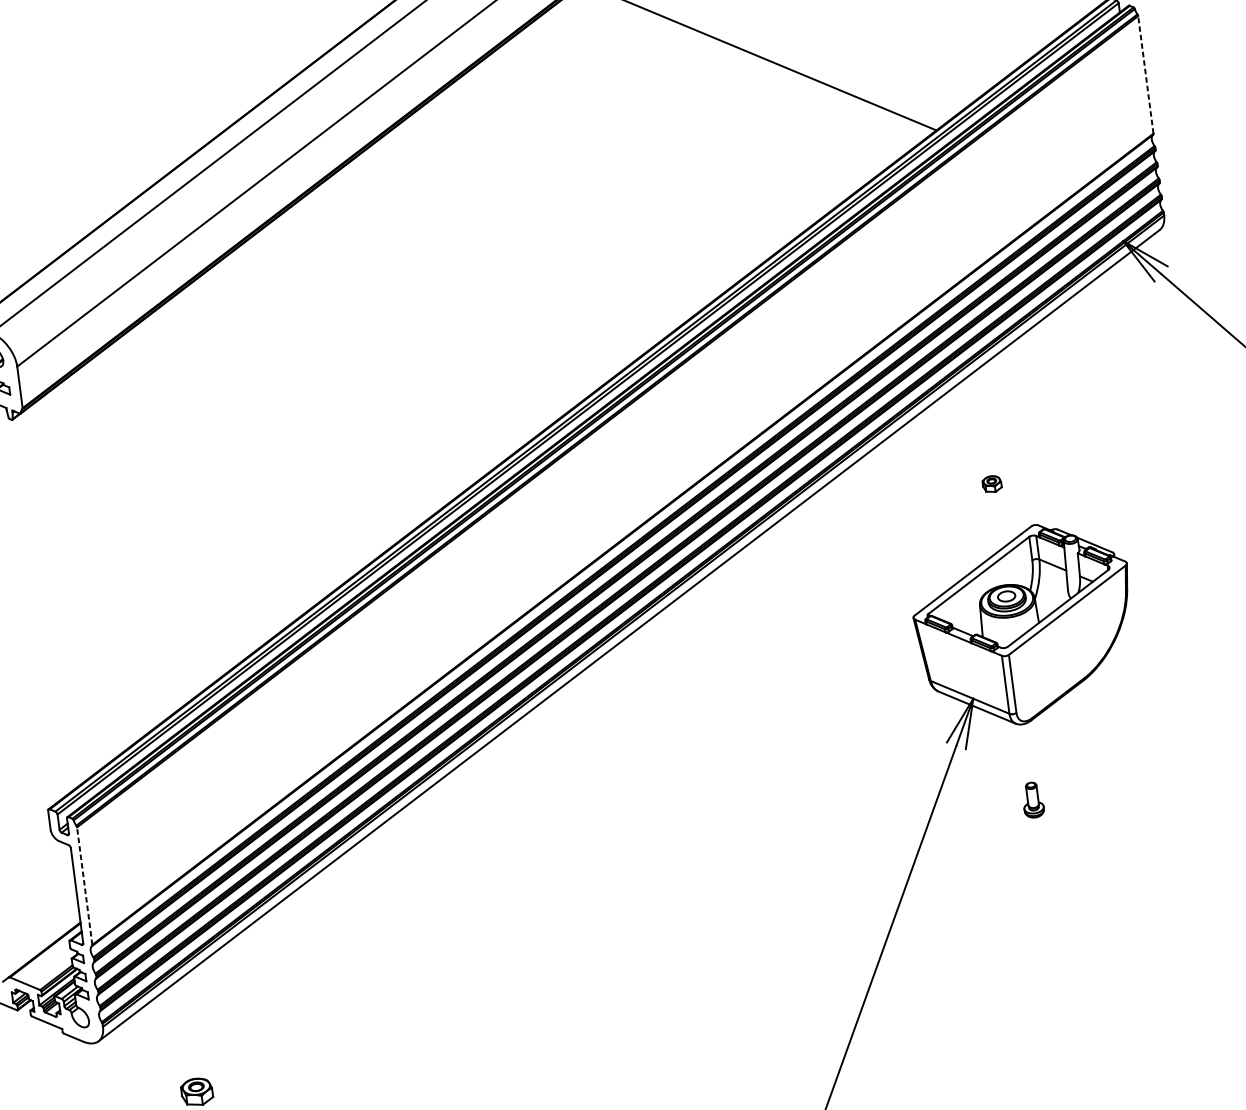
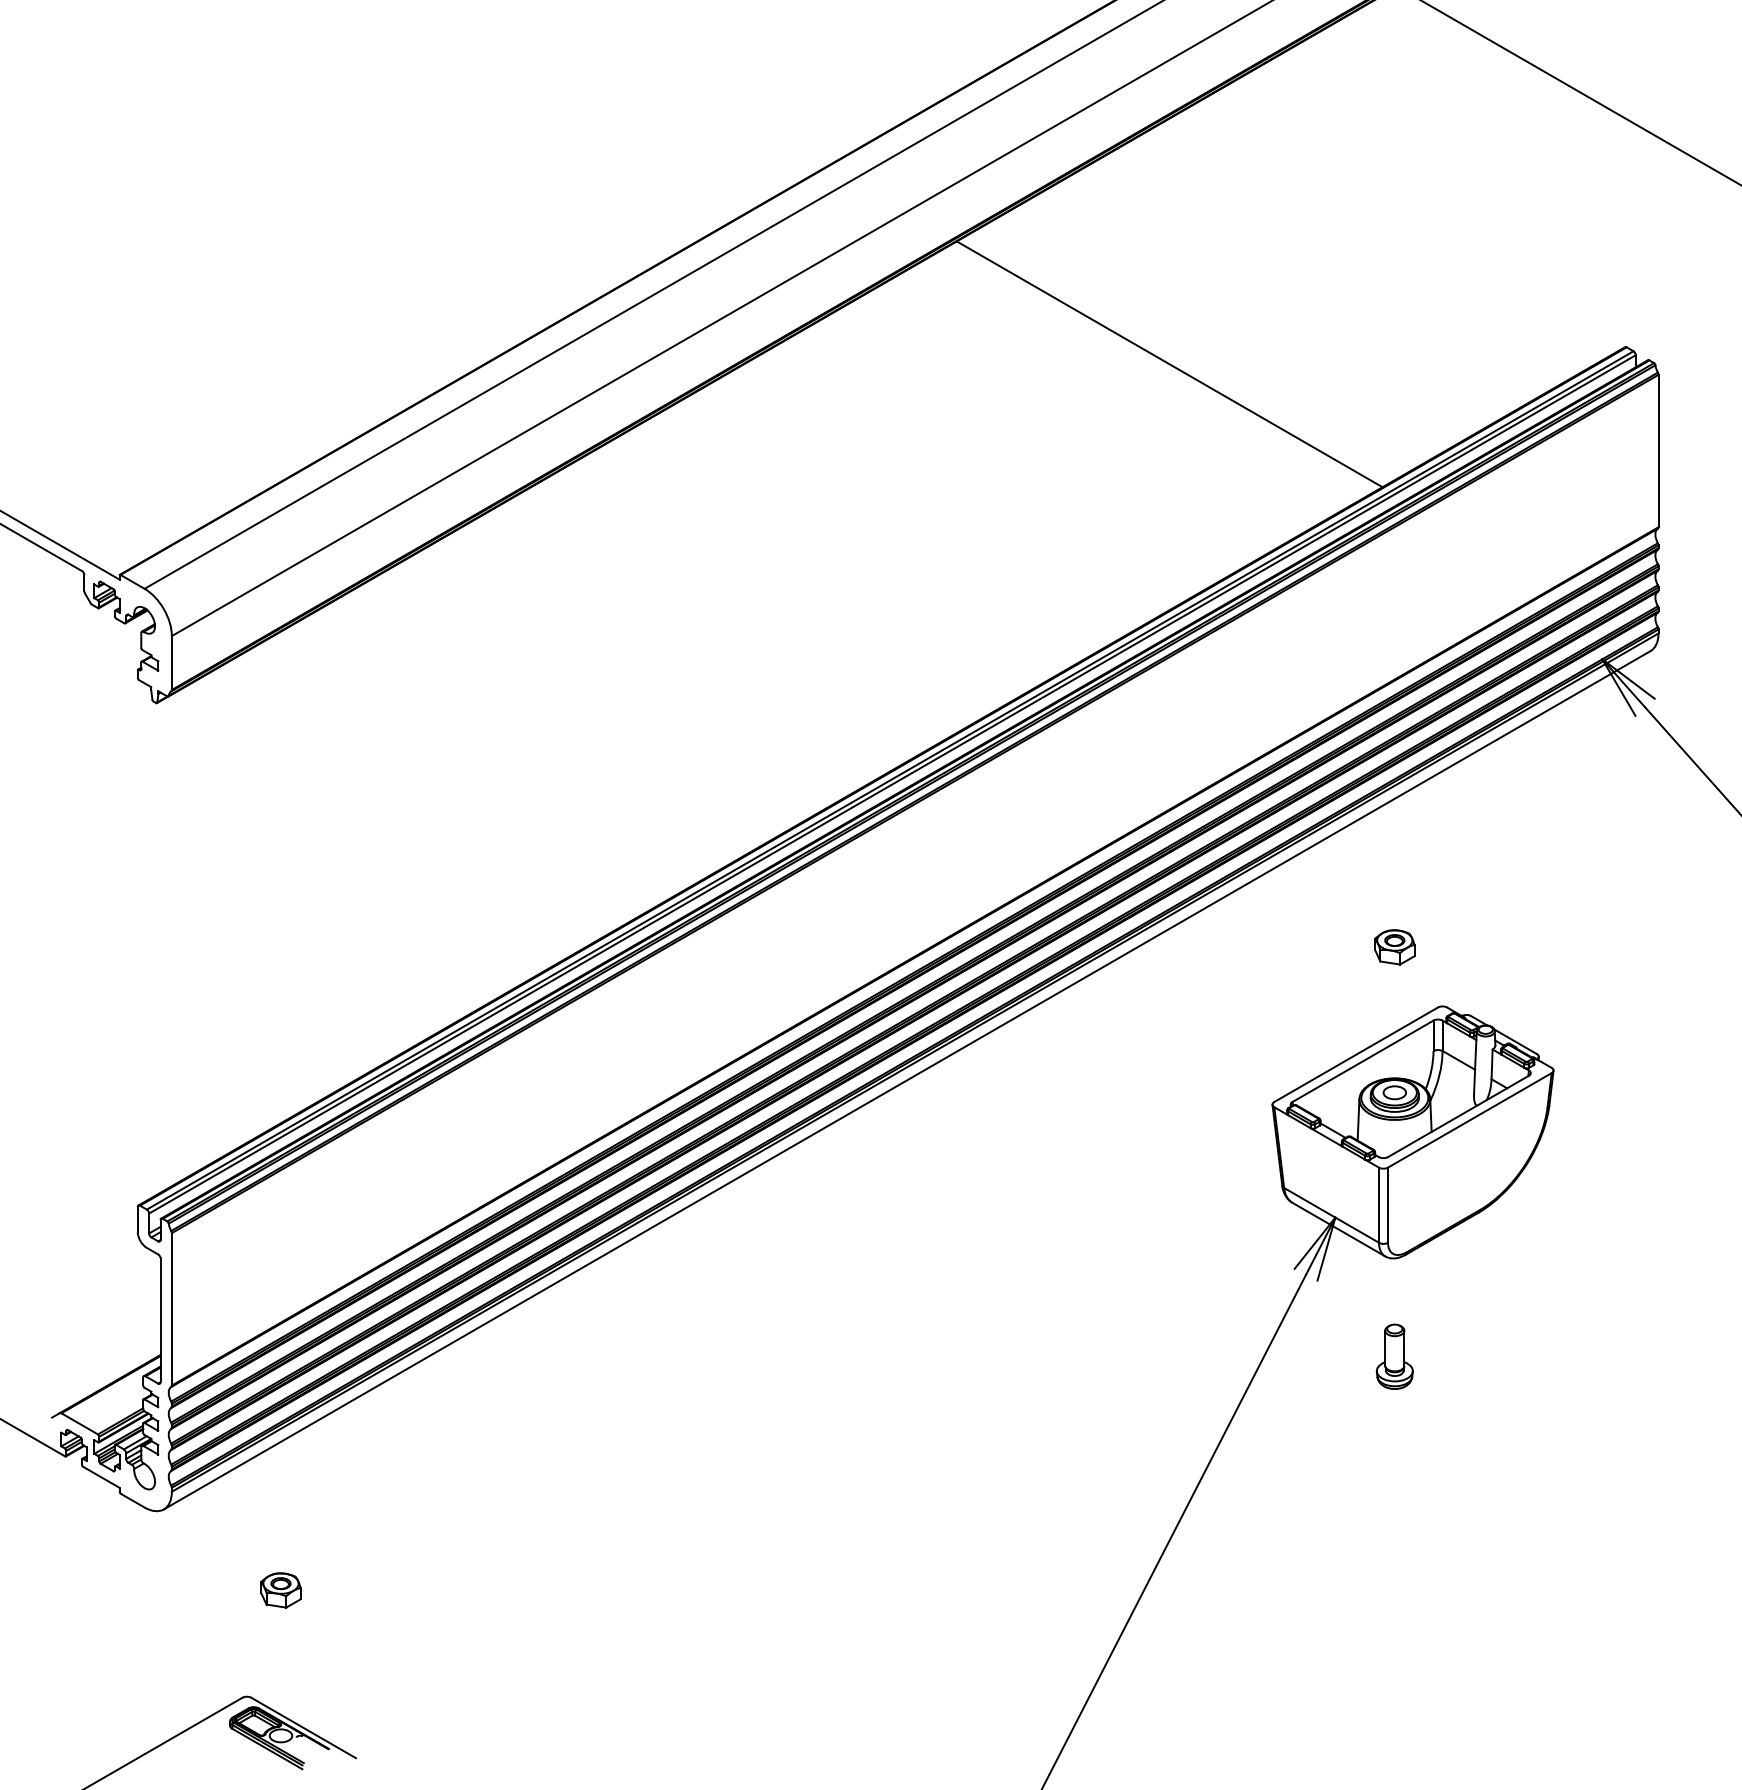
line: (1145, 74) -> (1658, 450), dashed -> solid
part: (991, 484) -> (1394, 947), size x1.67
part: (1032, 799) -> (1394, 1356), size x1.43
line: (84, 885) -> (171, 1308), dashed -> solid

